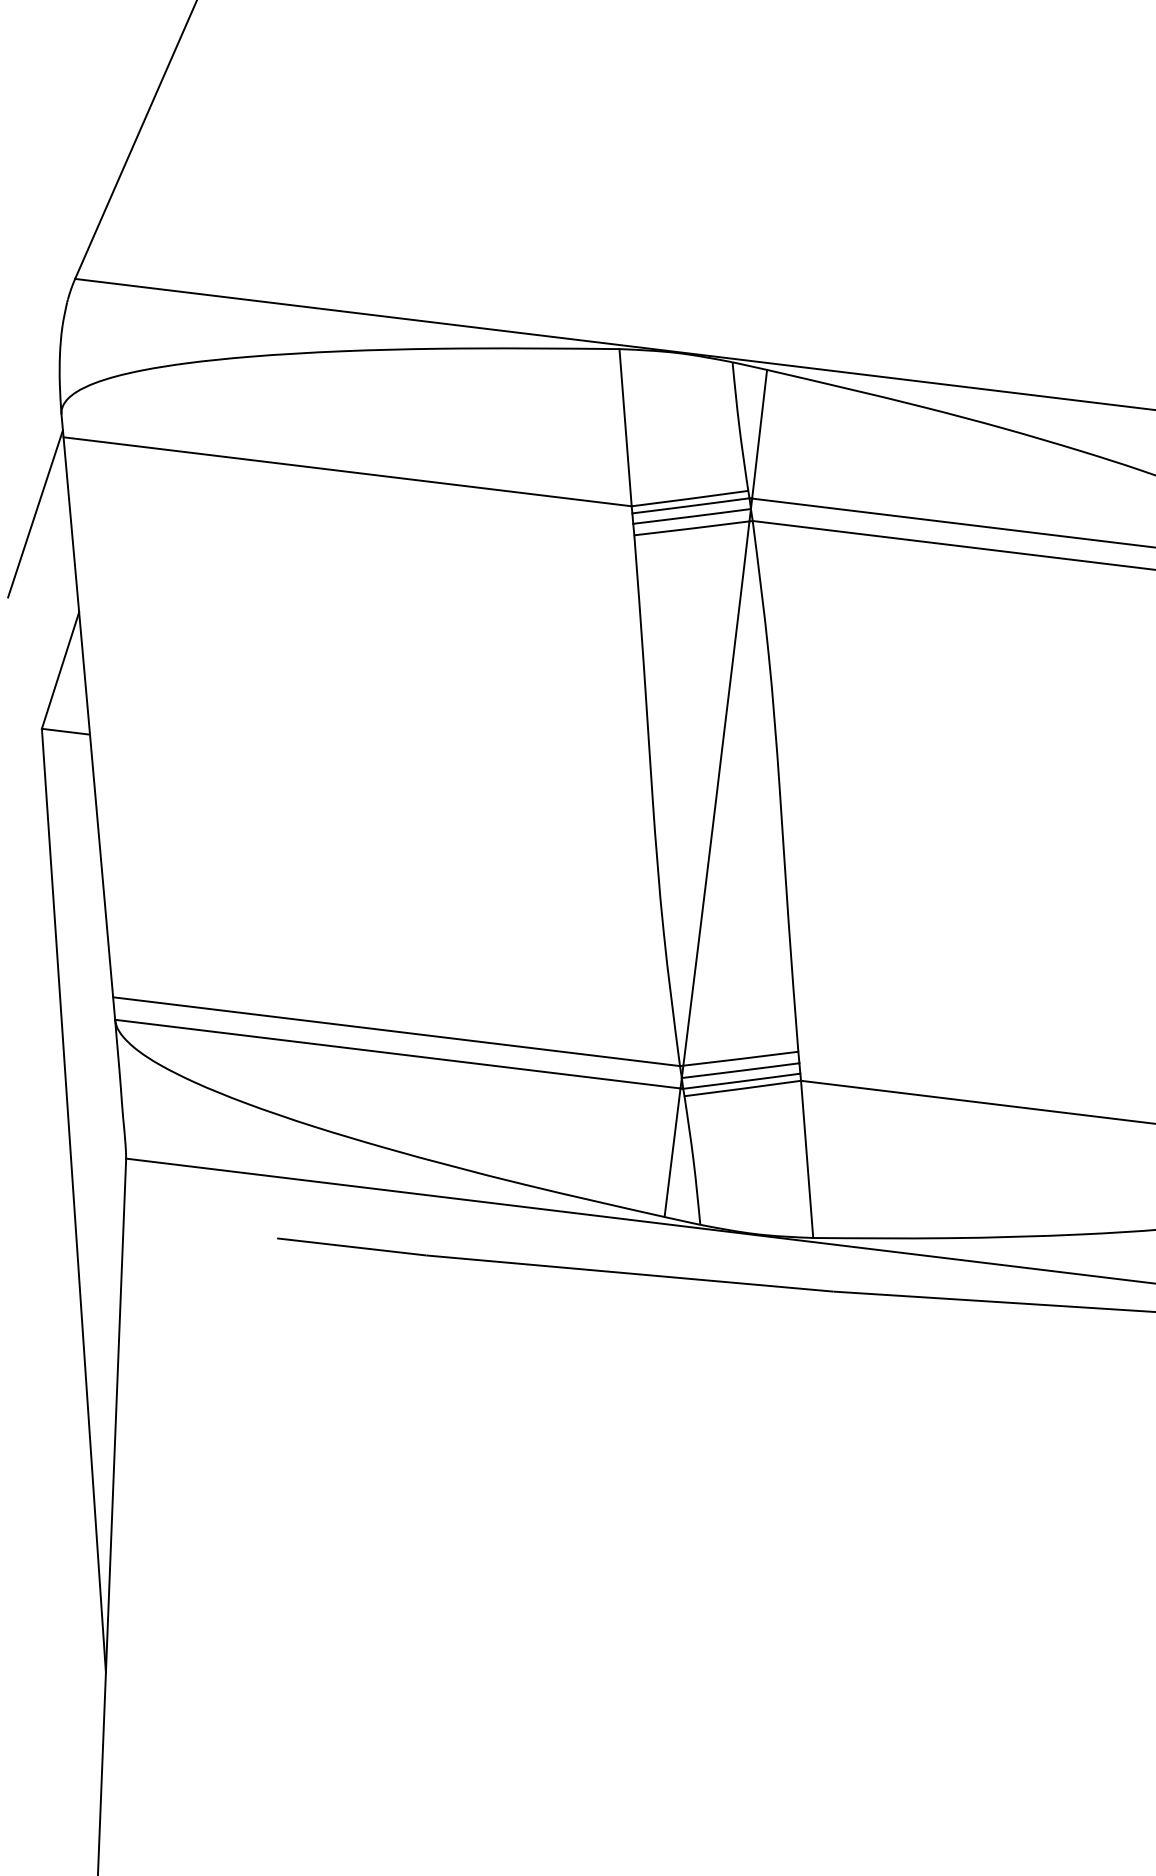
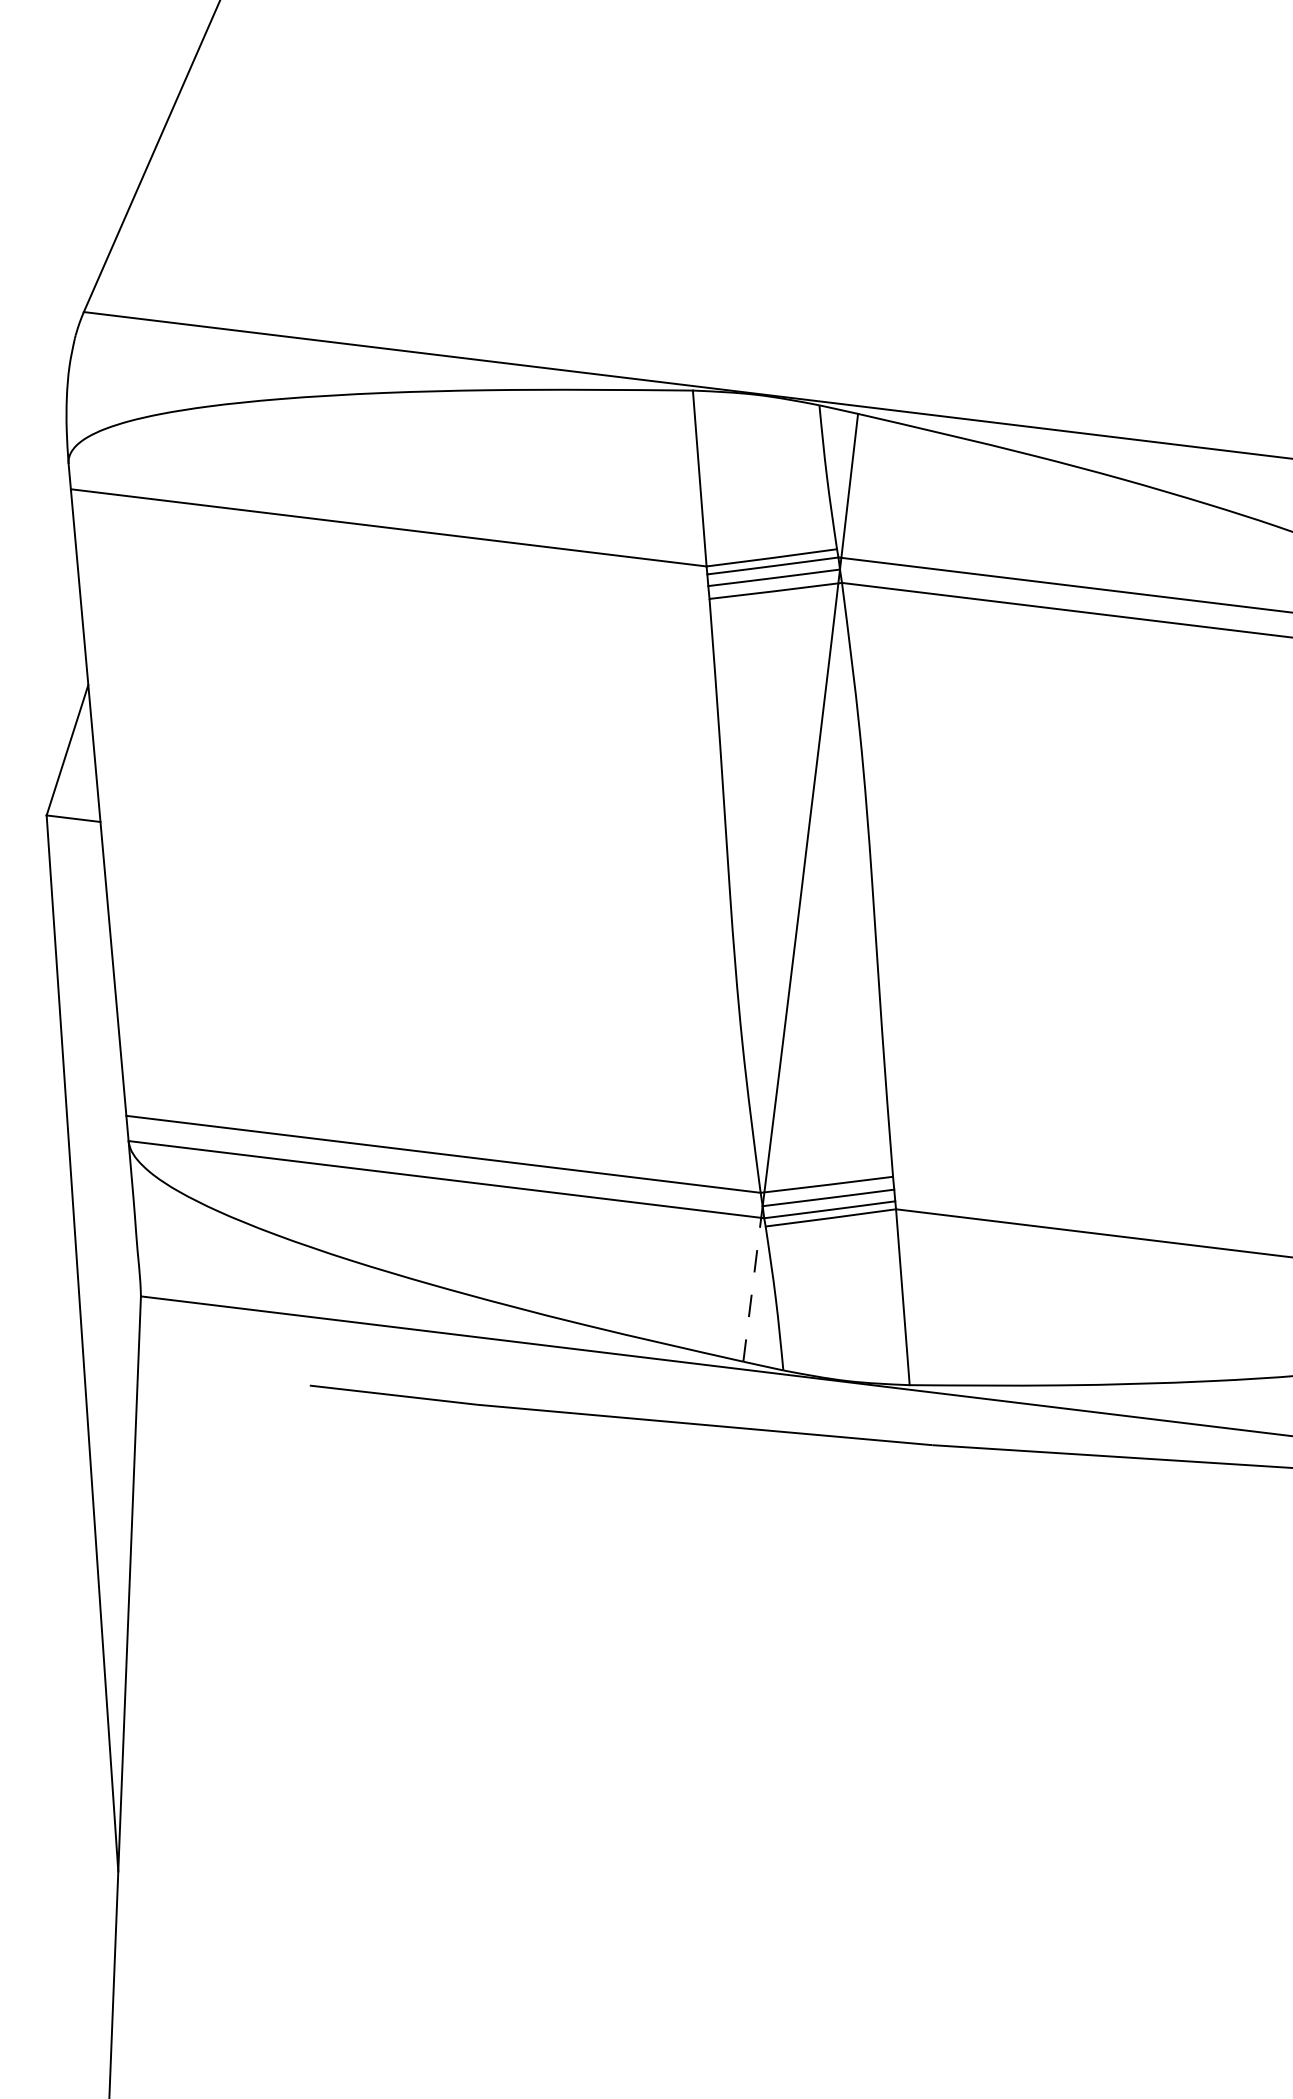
line: (35, 513) -> (39, 574), removed
line: (672, 1152) -> (752, 1289), solid -> dashed

